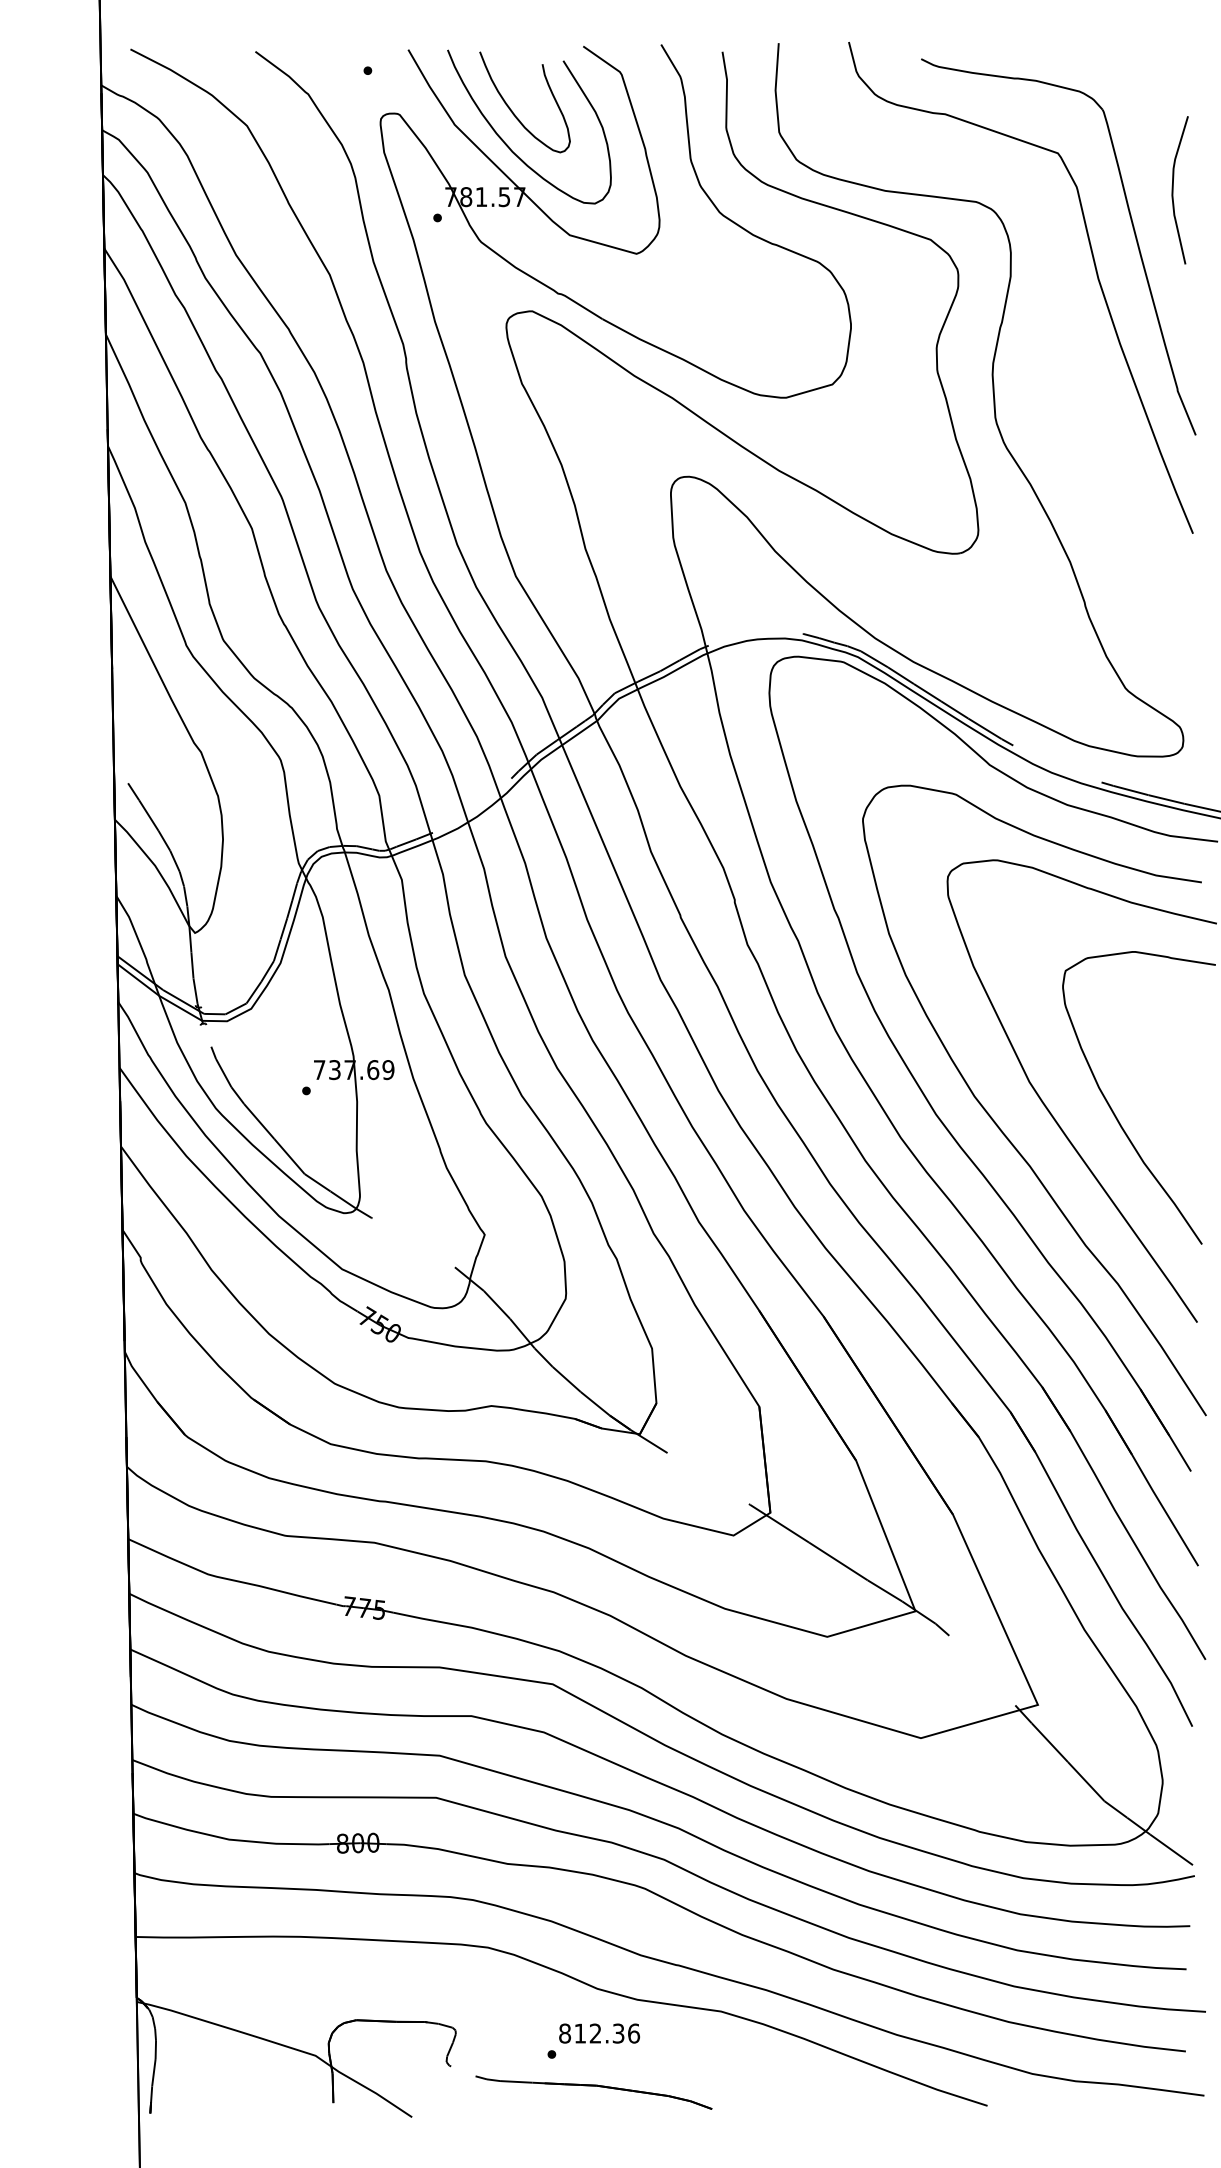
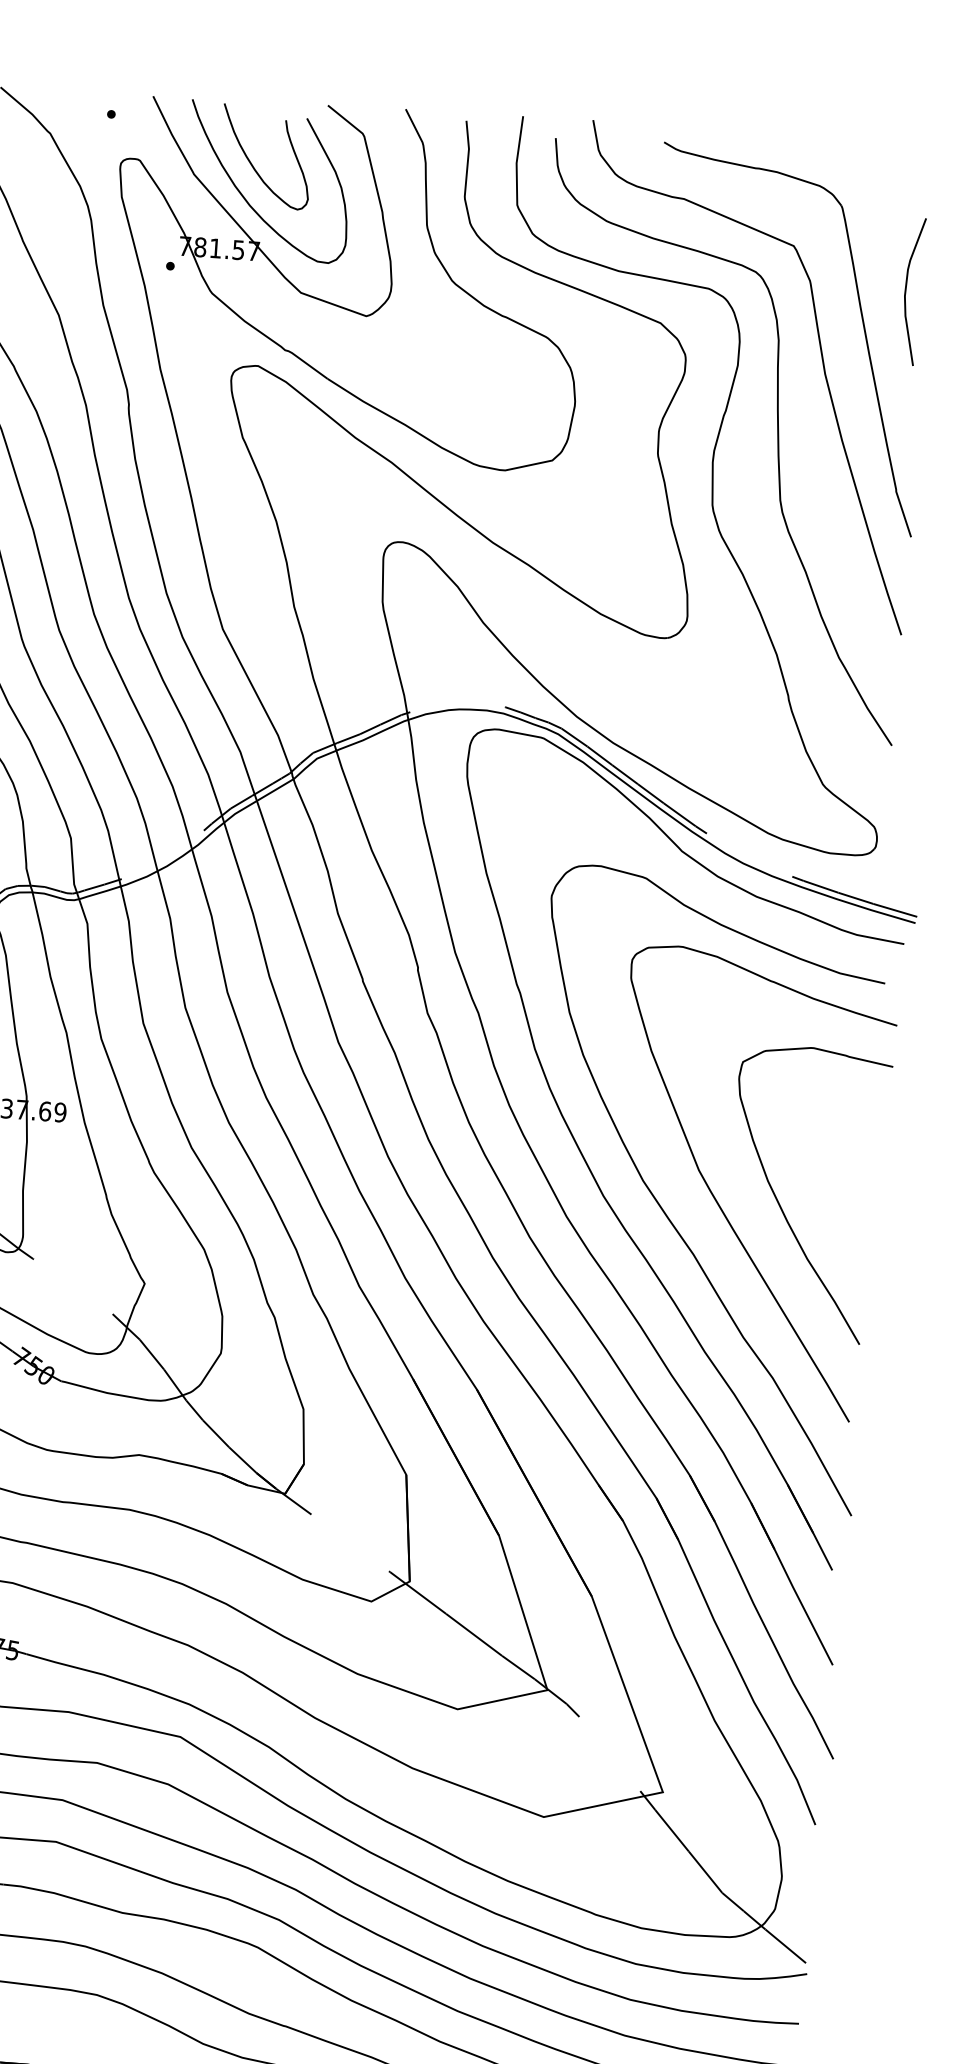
curve: (1055, 352) -> (777, 444), added

